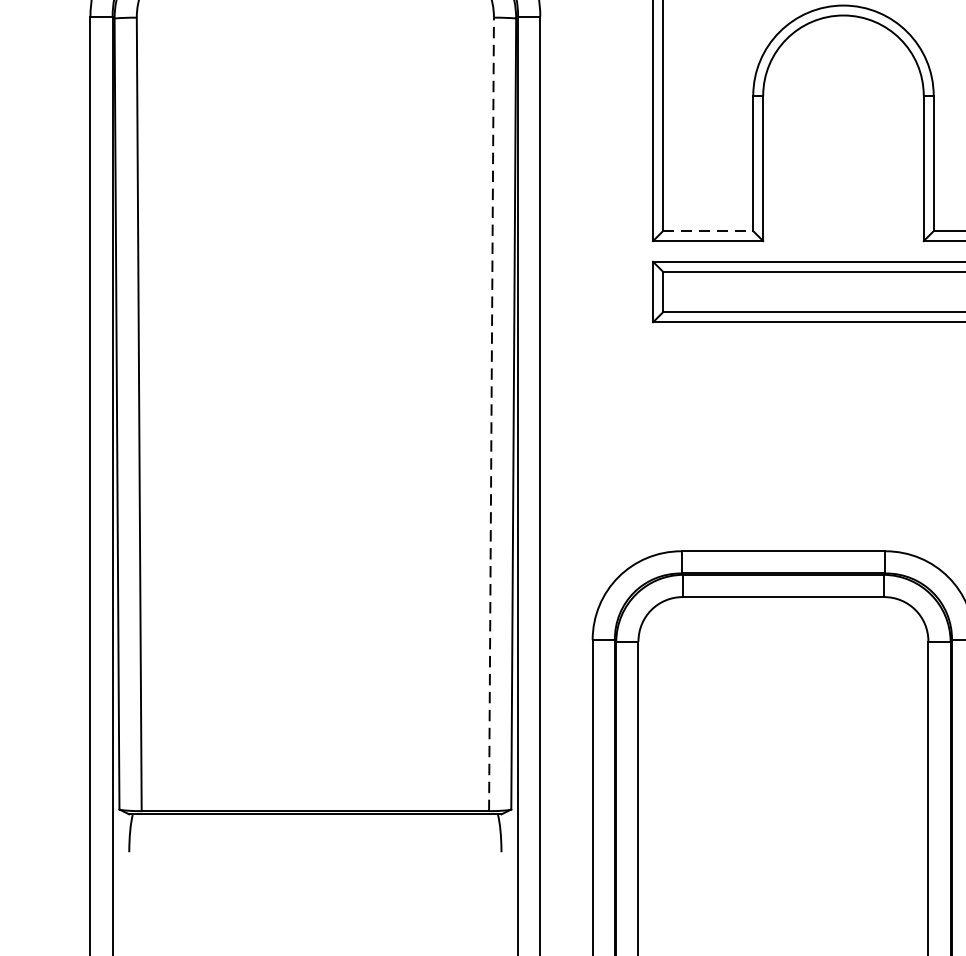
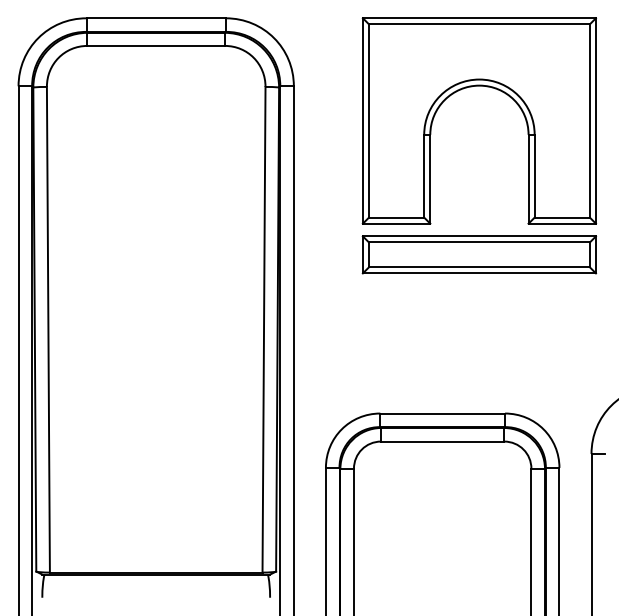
line: (707, 230) -> (396, 217), dashed -> solid
line: (492, 413) -> (264, 329), dashed -> solid

